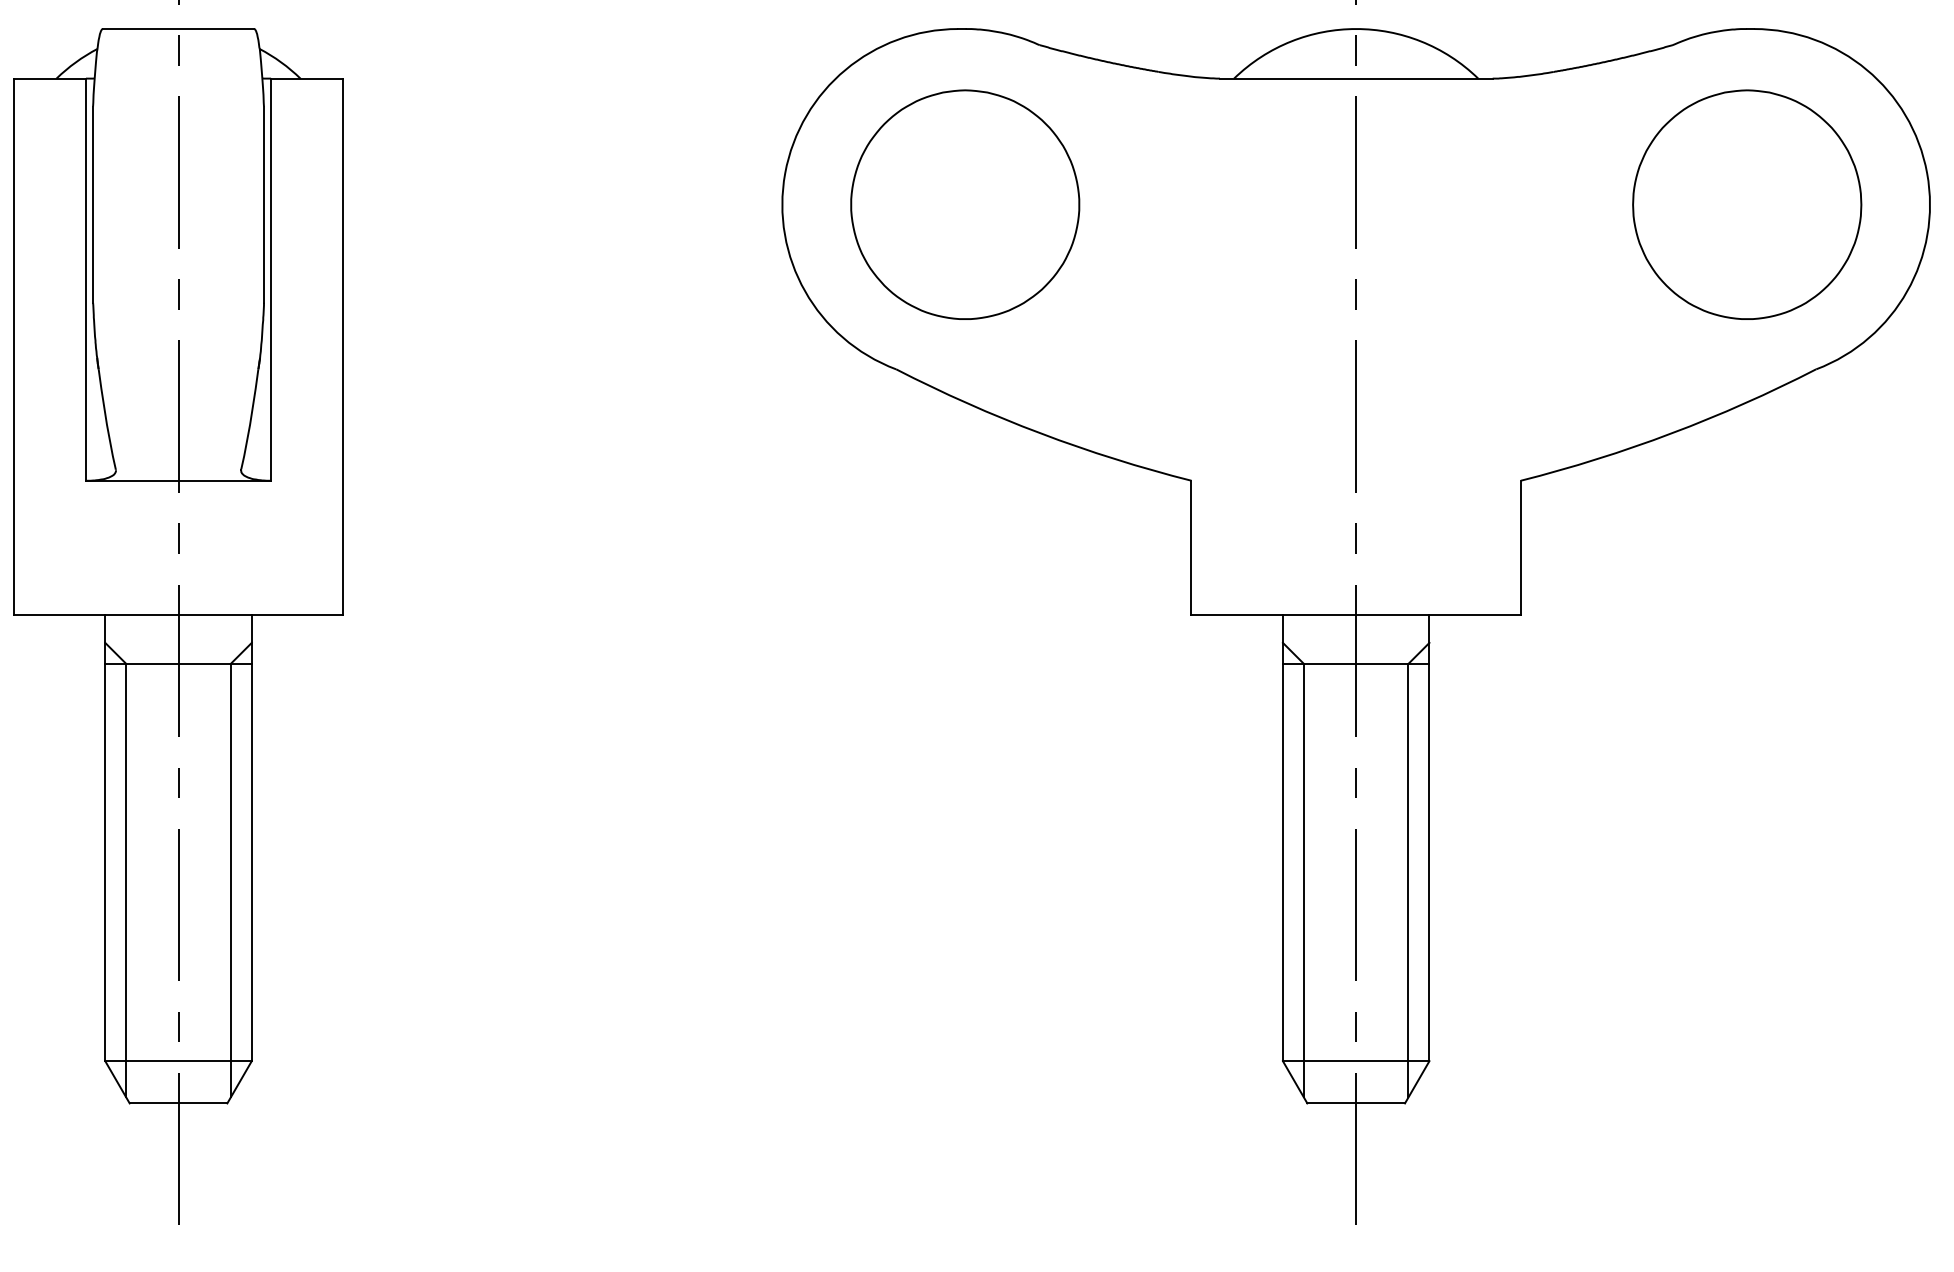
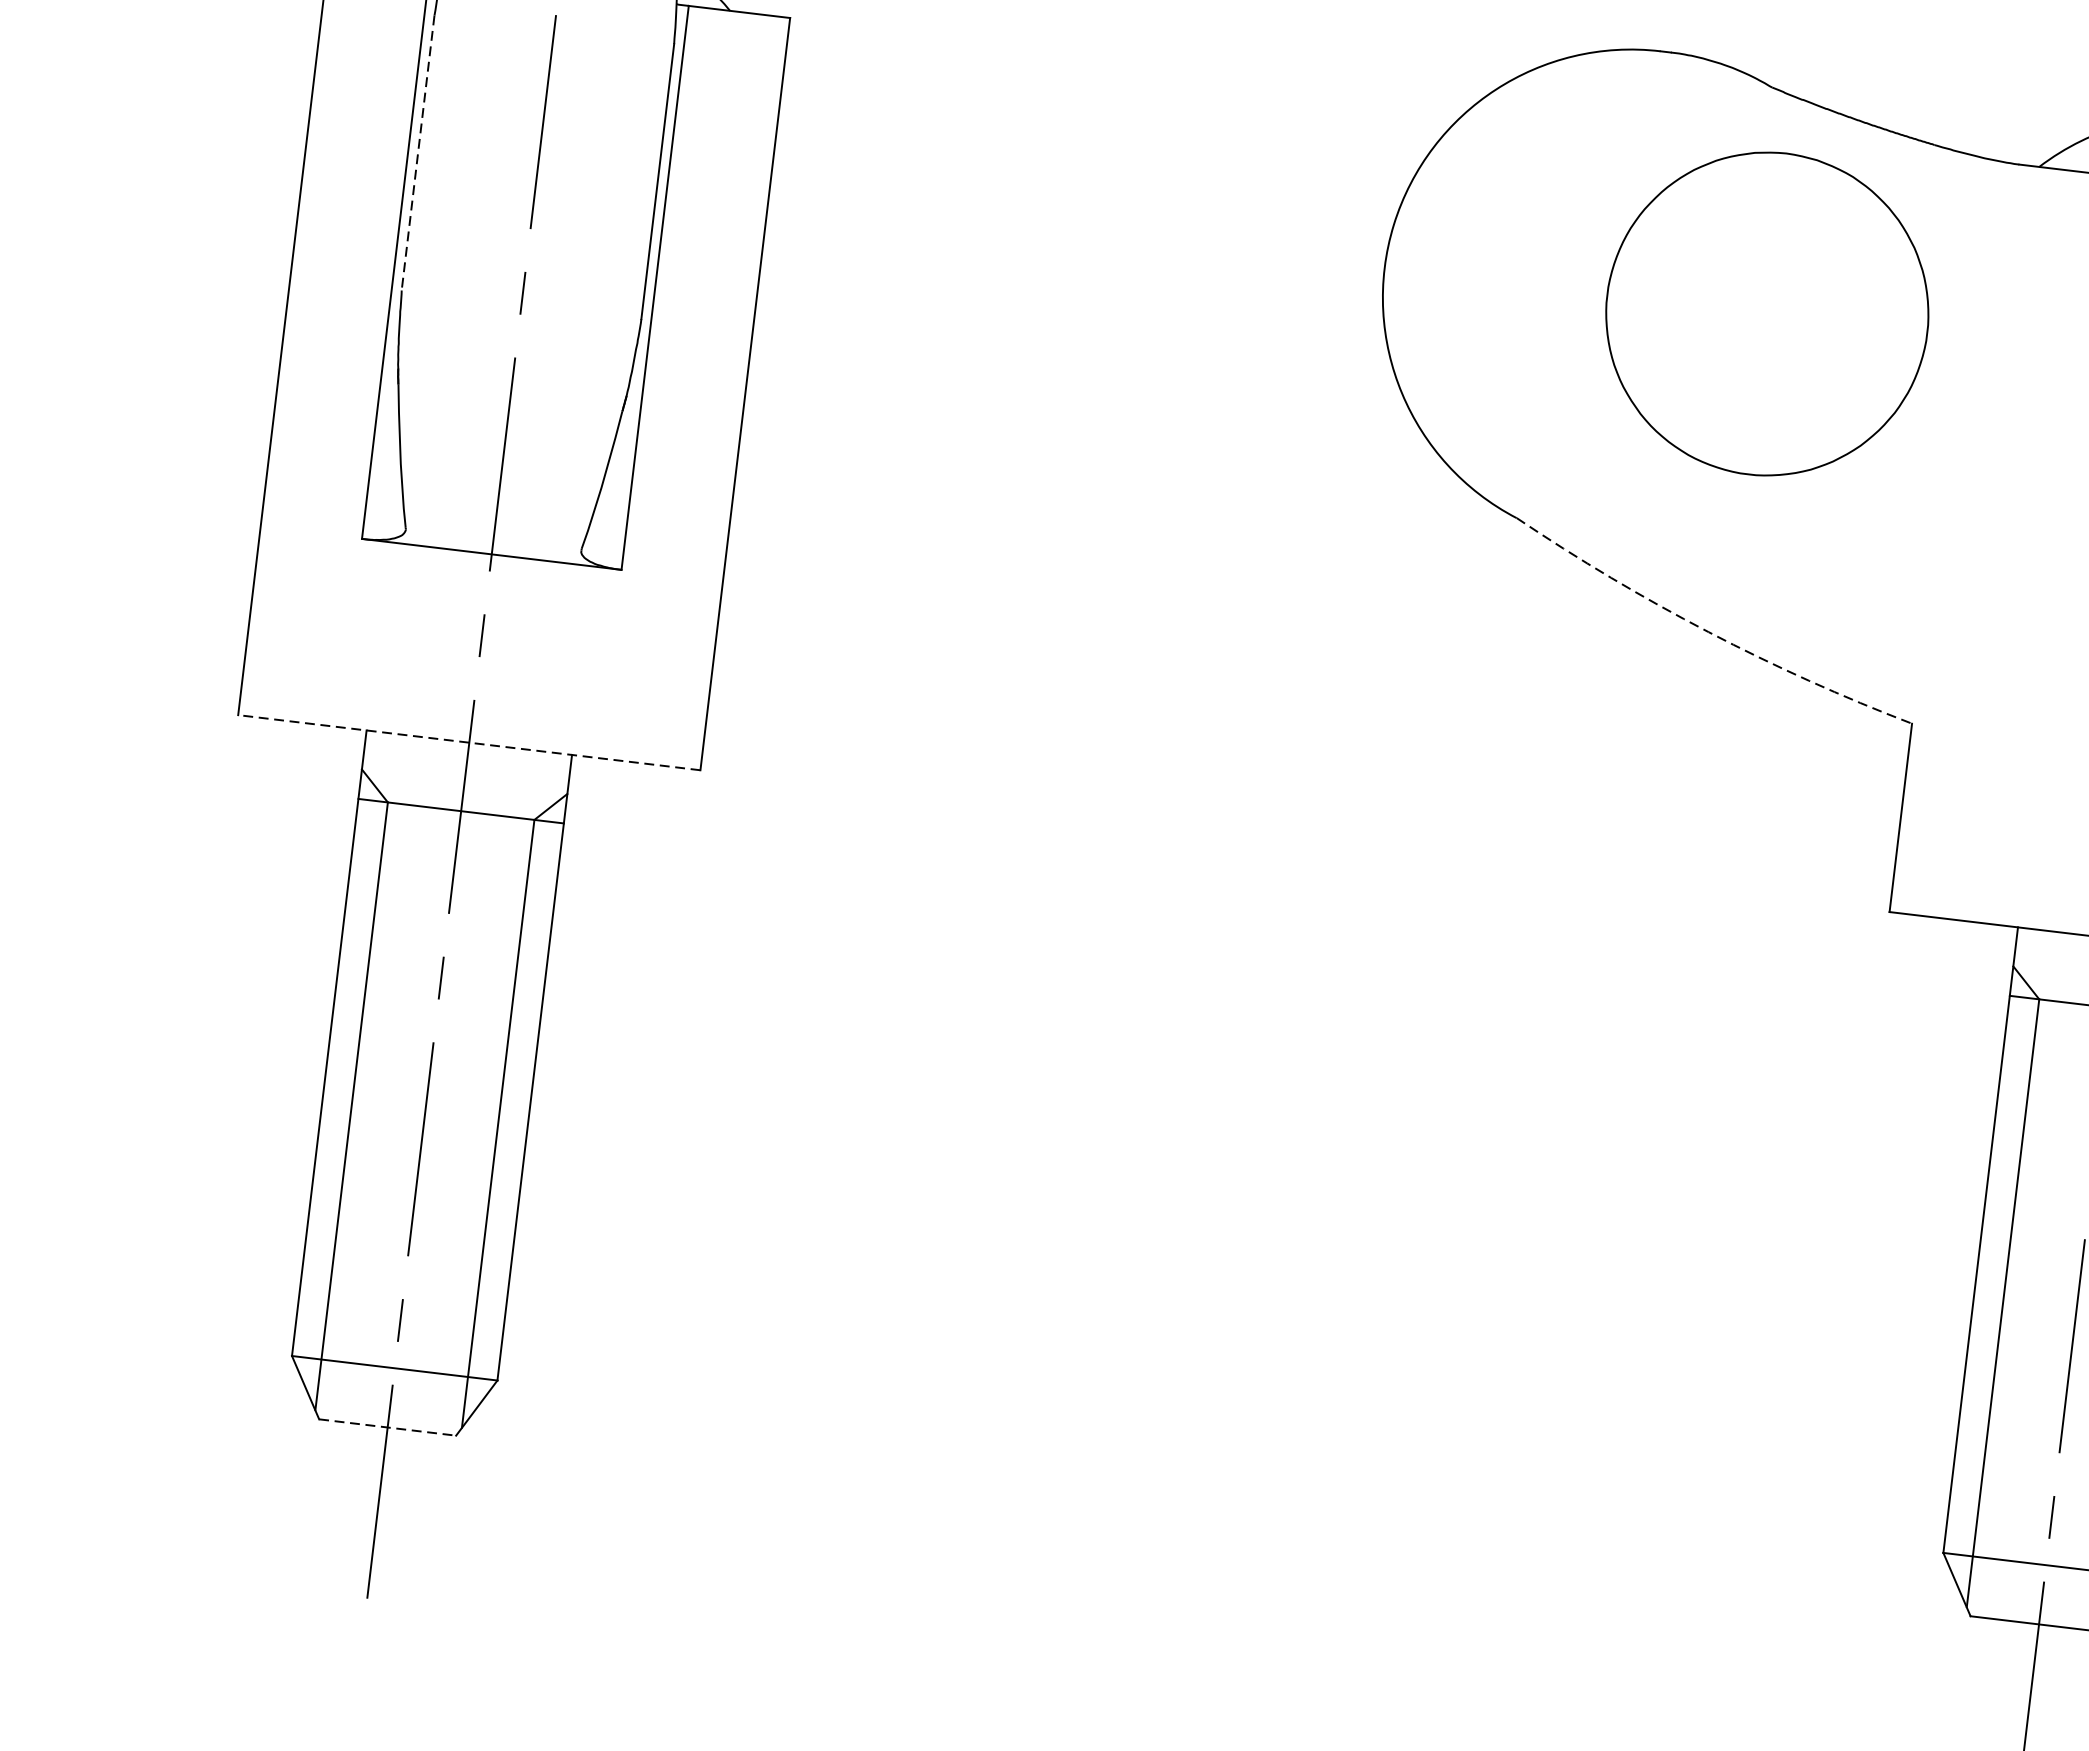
part: (965, 204) -> (1767, 313), moved
line: (93, 205) -> (418, 154), solid -> dashed
arc: (1040, 433) -> (1708, 632), solid -> dashed
line: (178, 615) -> (469, 743), solid -> dashed
line: (178, 1103) -> (387, 1427), solid -> dashed

